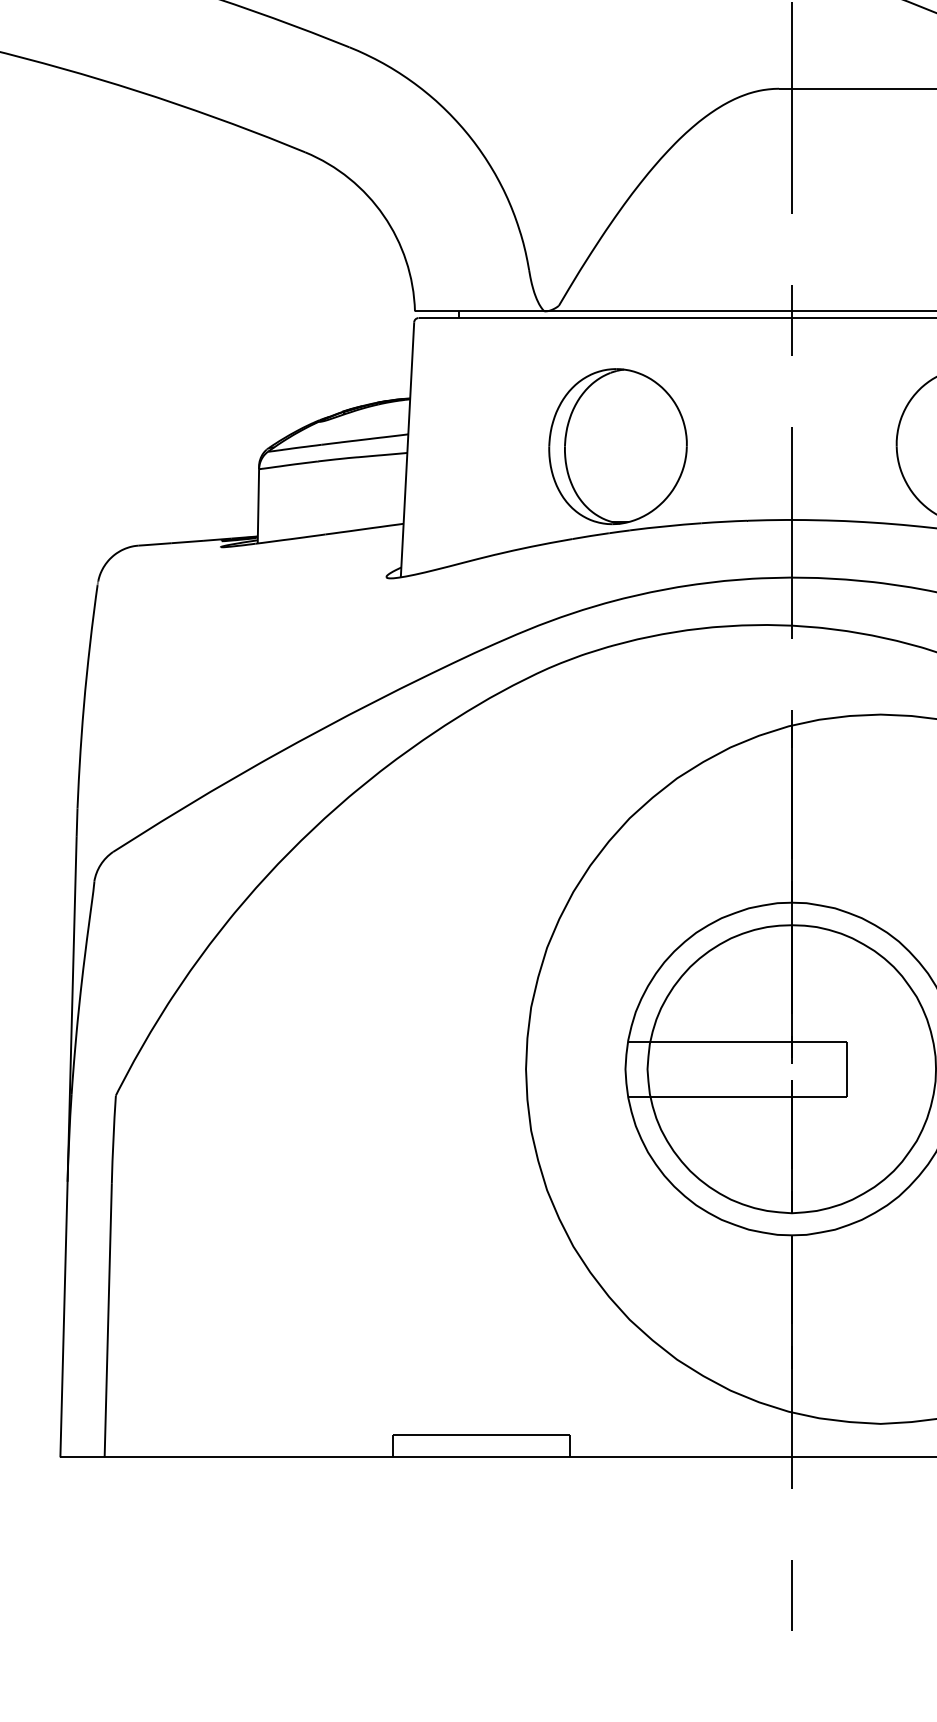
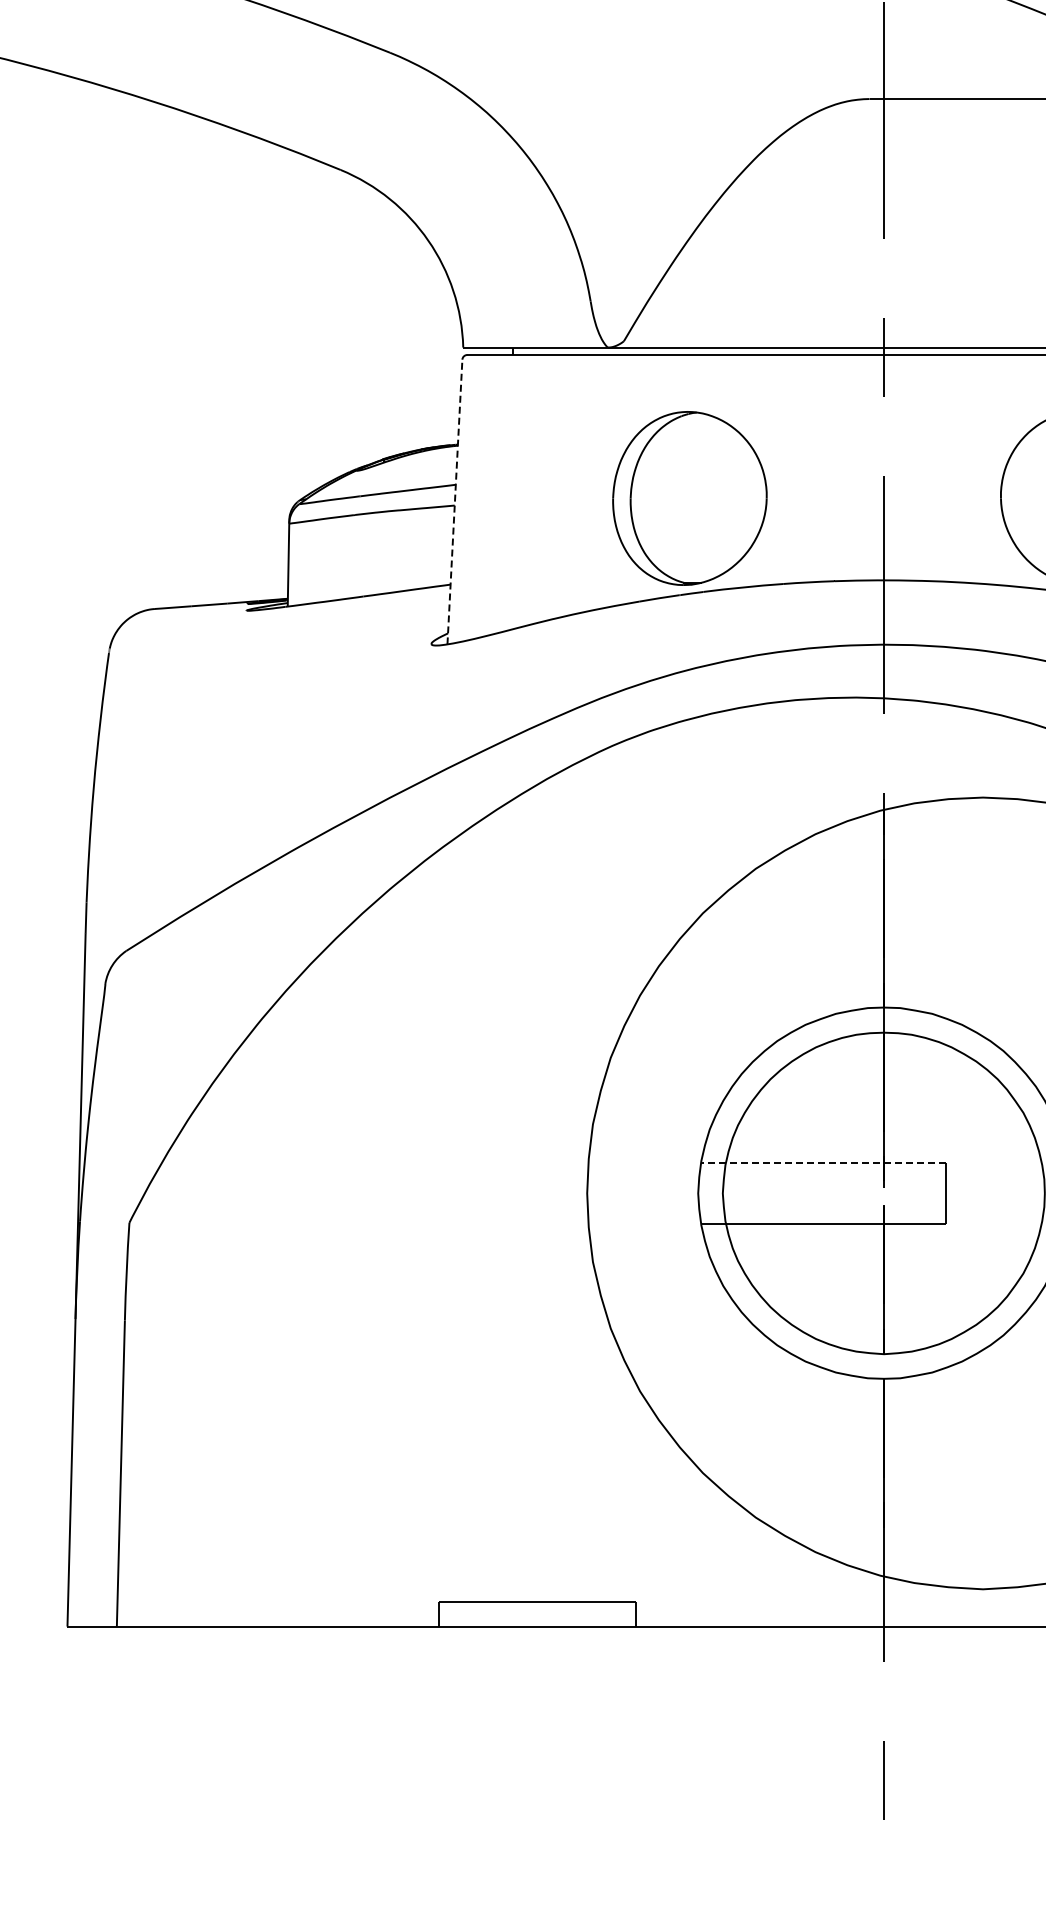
line: (407, 450) -> (454, 502), solid -> dashed
line: (737, 1041) -> (823, 1162), solid -> dashed

